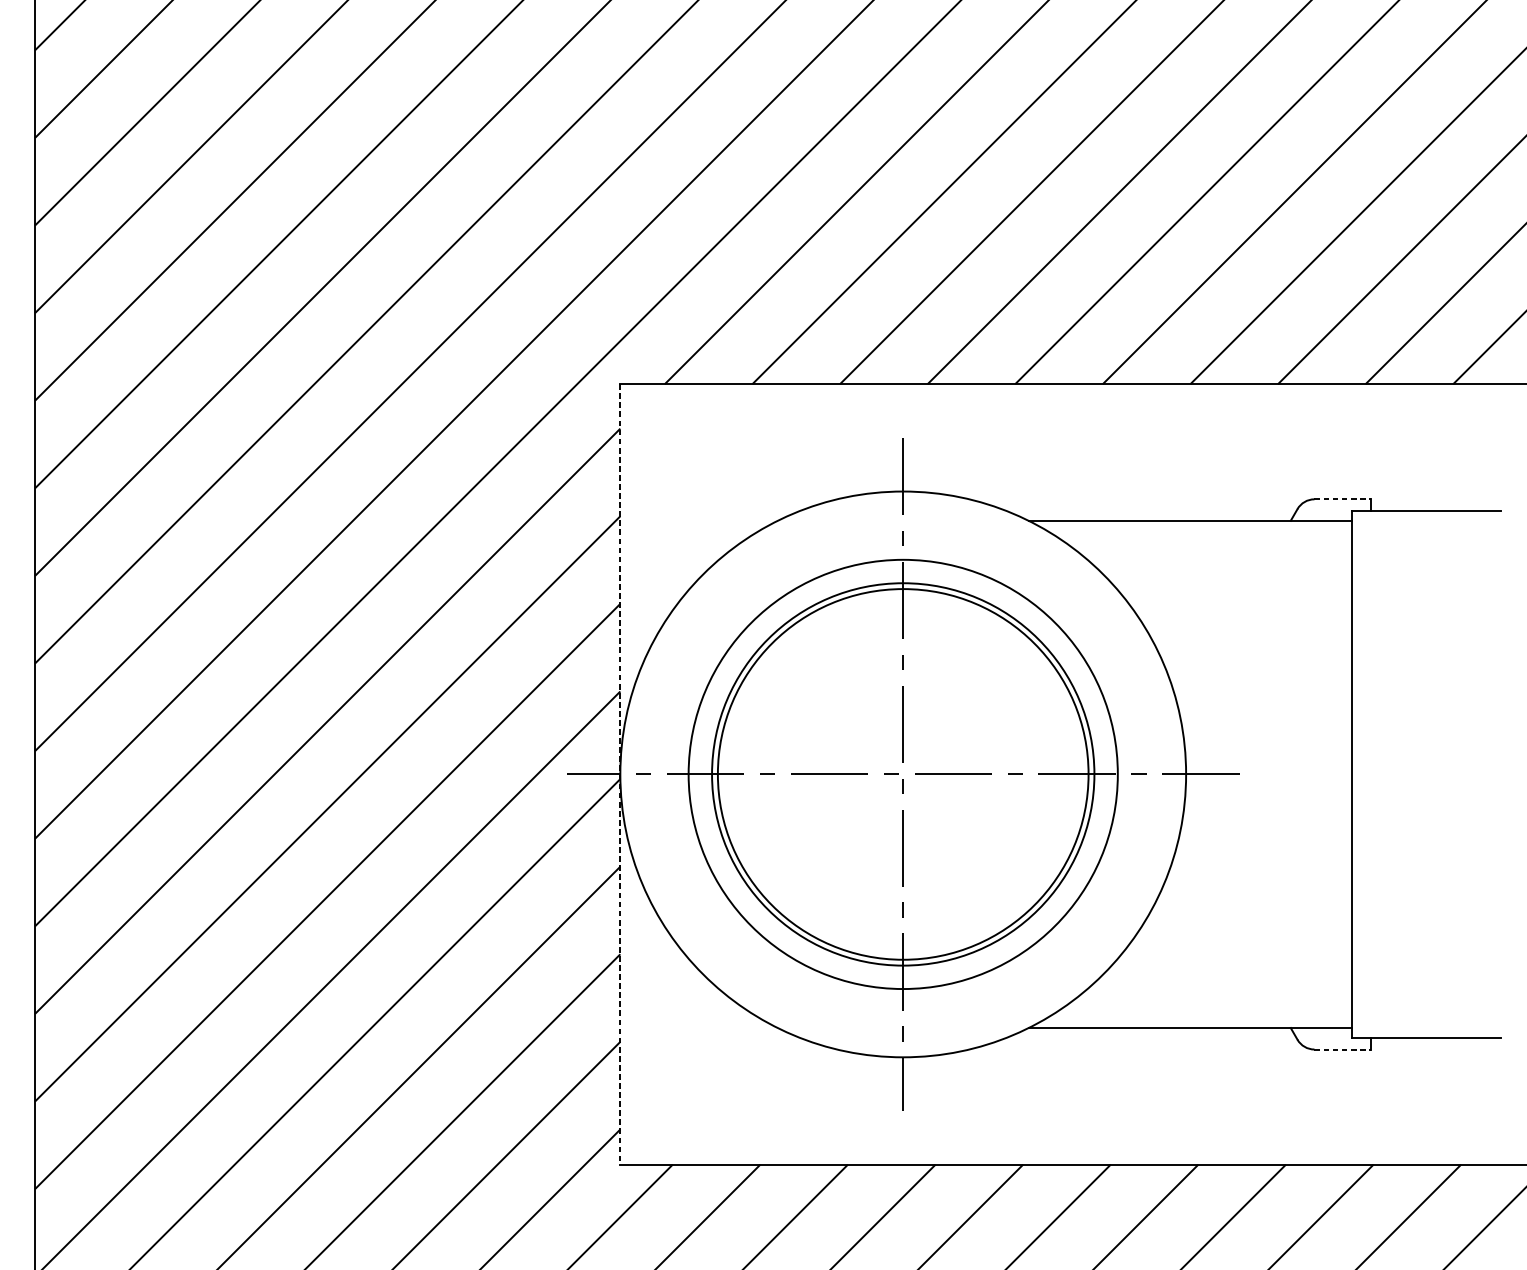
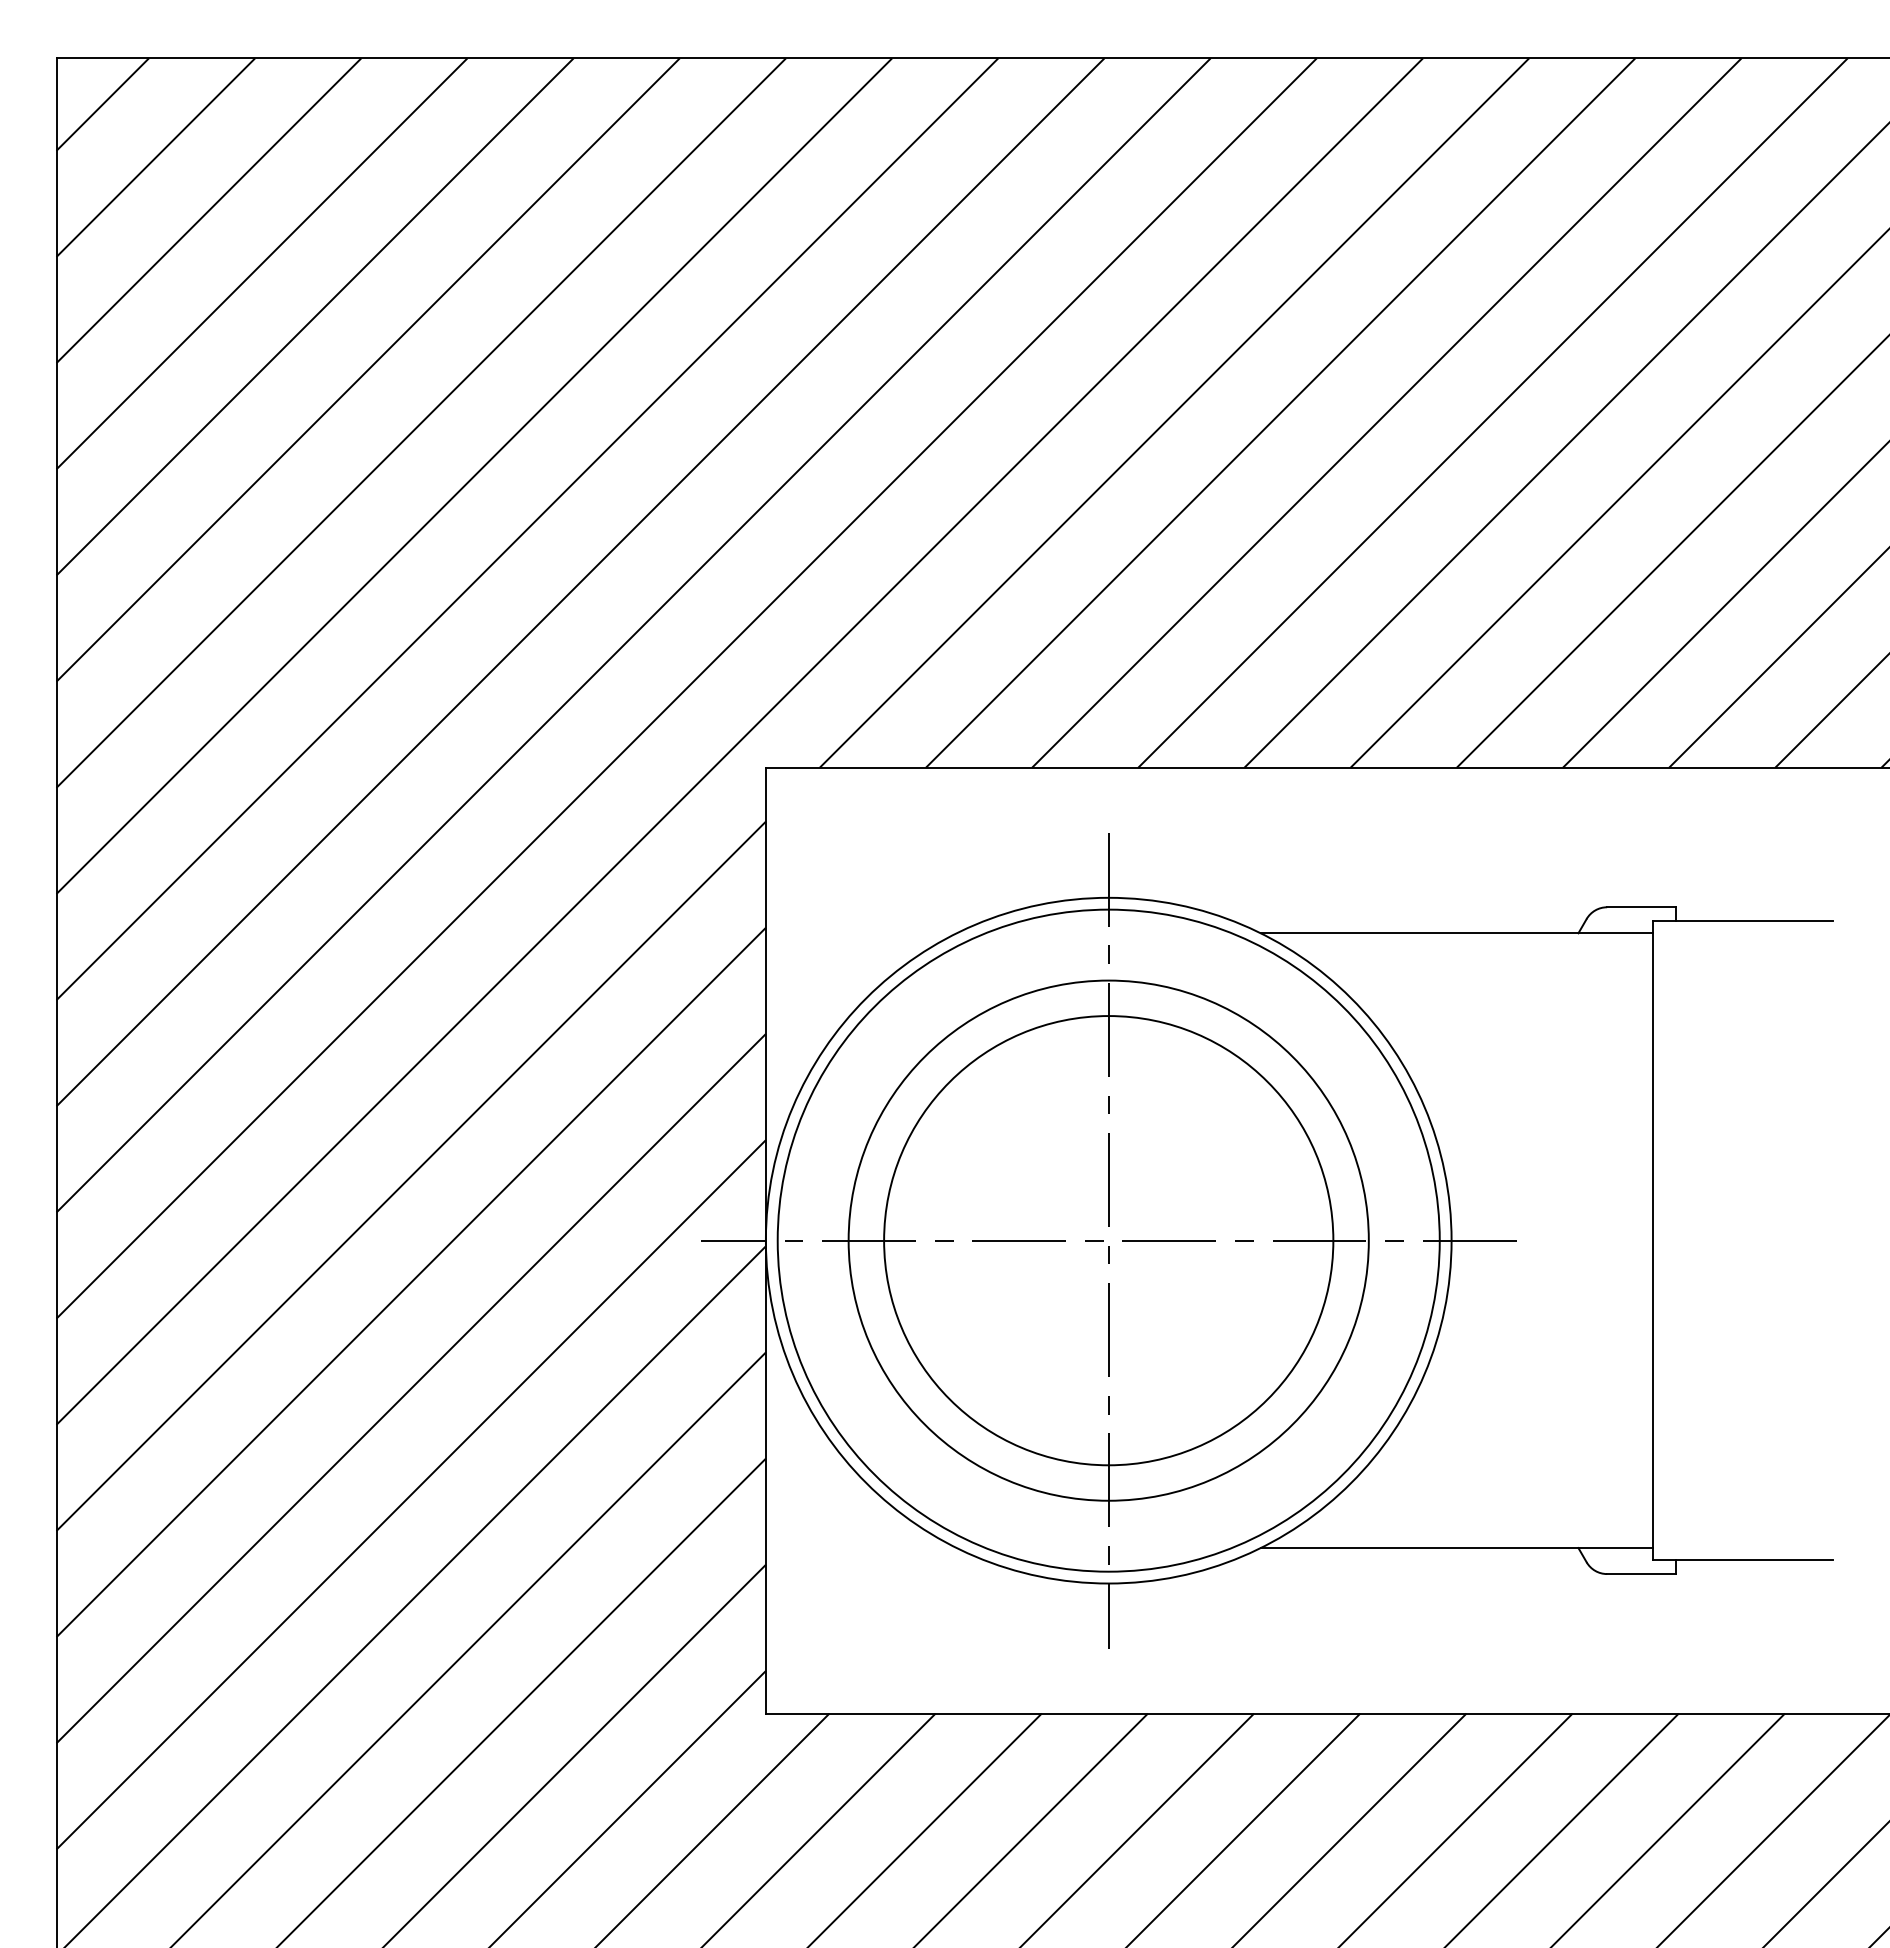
line: (1342, 499) -> (1641, 907), dashed -> solid
line: (620, 774) -> (765, 1240), dashed -> solid
circle: (903, 774) -> (1108, 1240), size x1.43
line: (1342, 1049) -> (1641, 1574), dashed -> solid

